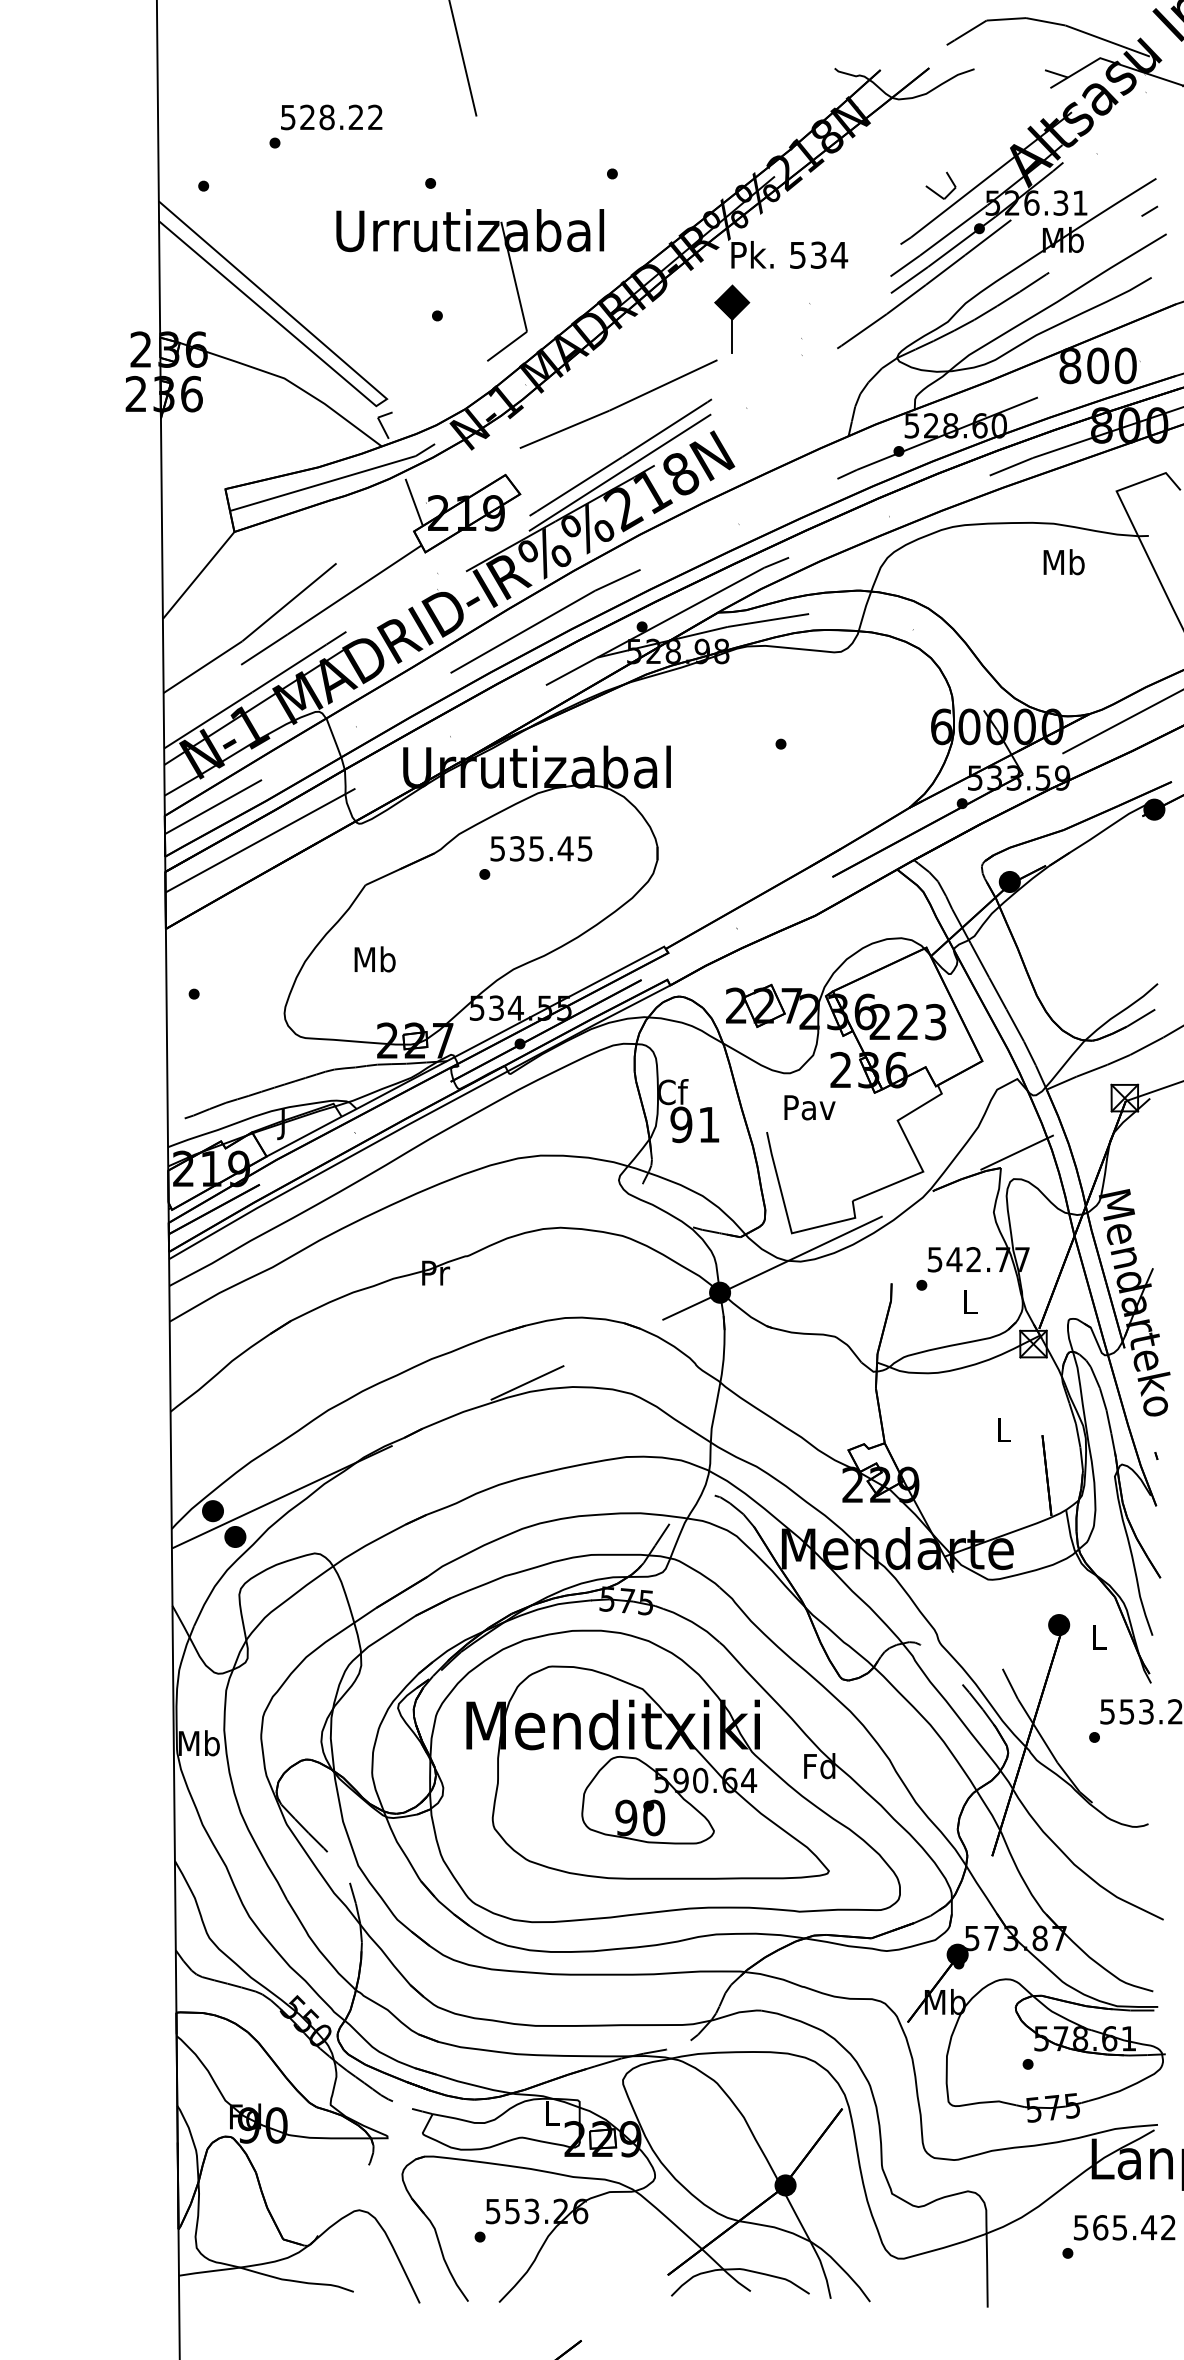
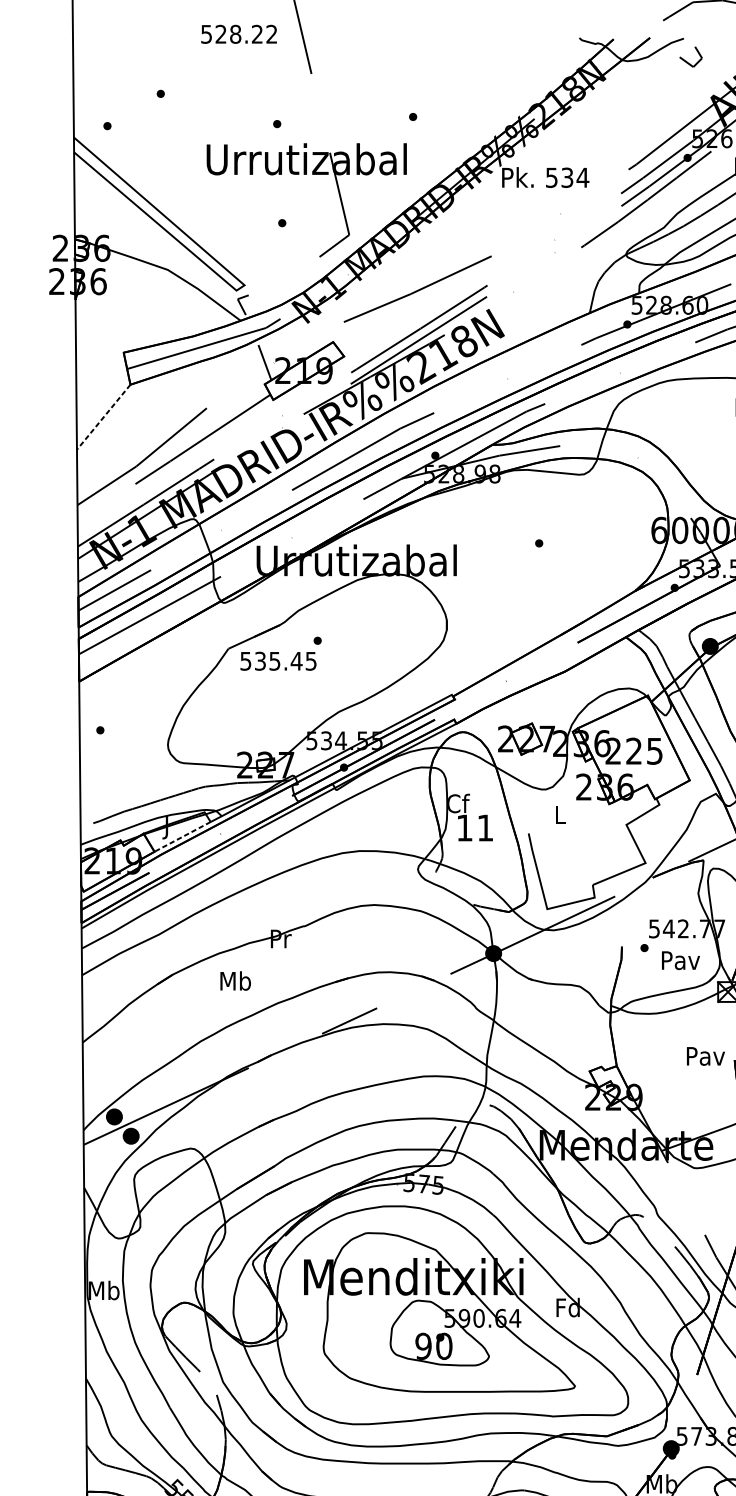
text: (331, 117) -> (238, 34), moved
line: (935, 191) -> (686, 61), moved
part: (732, 318) -> (502, 225), removed
line: (198, 575) -> (103, 417), solid -> dashed
text: (541, 848) -> (278, 661), moved
text: (374, 959) -> (235, 981), moved
text: (936, 1021) -> (655, 750), 223 -> 225
text: (809, 1107) -> (560, 815), Pav -> L
text: (681, 1124) -> (464, 827), 91 -> 11
line: (304, 1136) -> (182, 836), solid -> dashed
text: (970, 1301) -> (680, 960), L -> Pav
text: (1003, 1429) -> (705, 1055), L -> Pav

